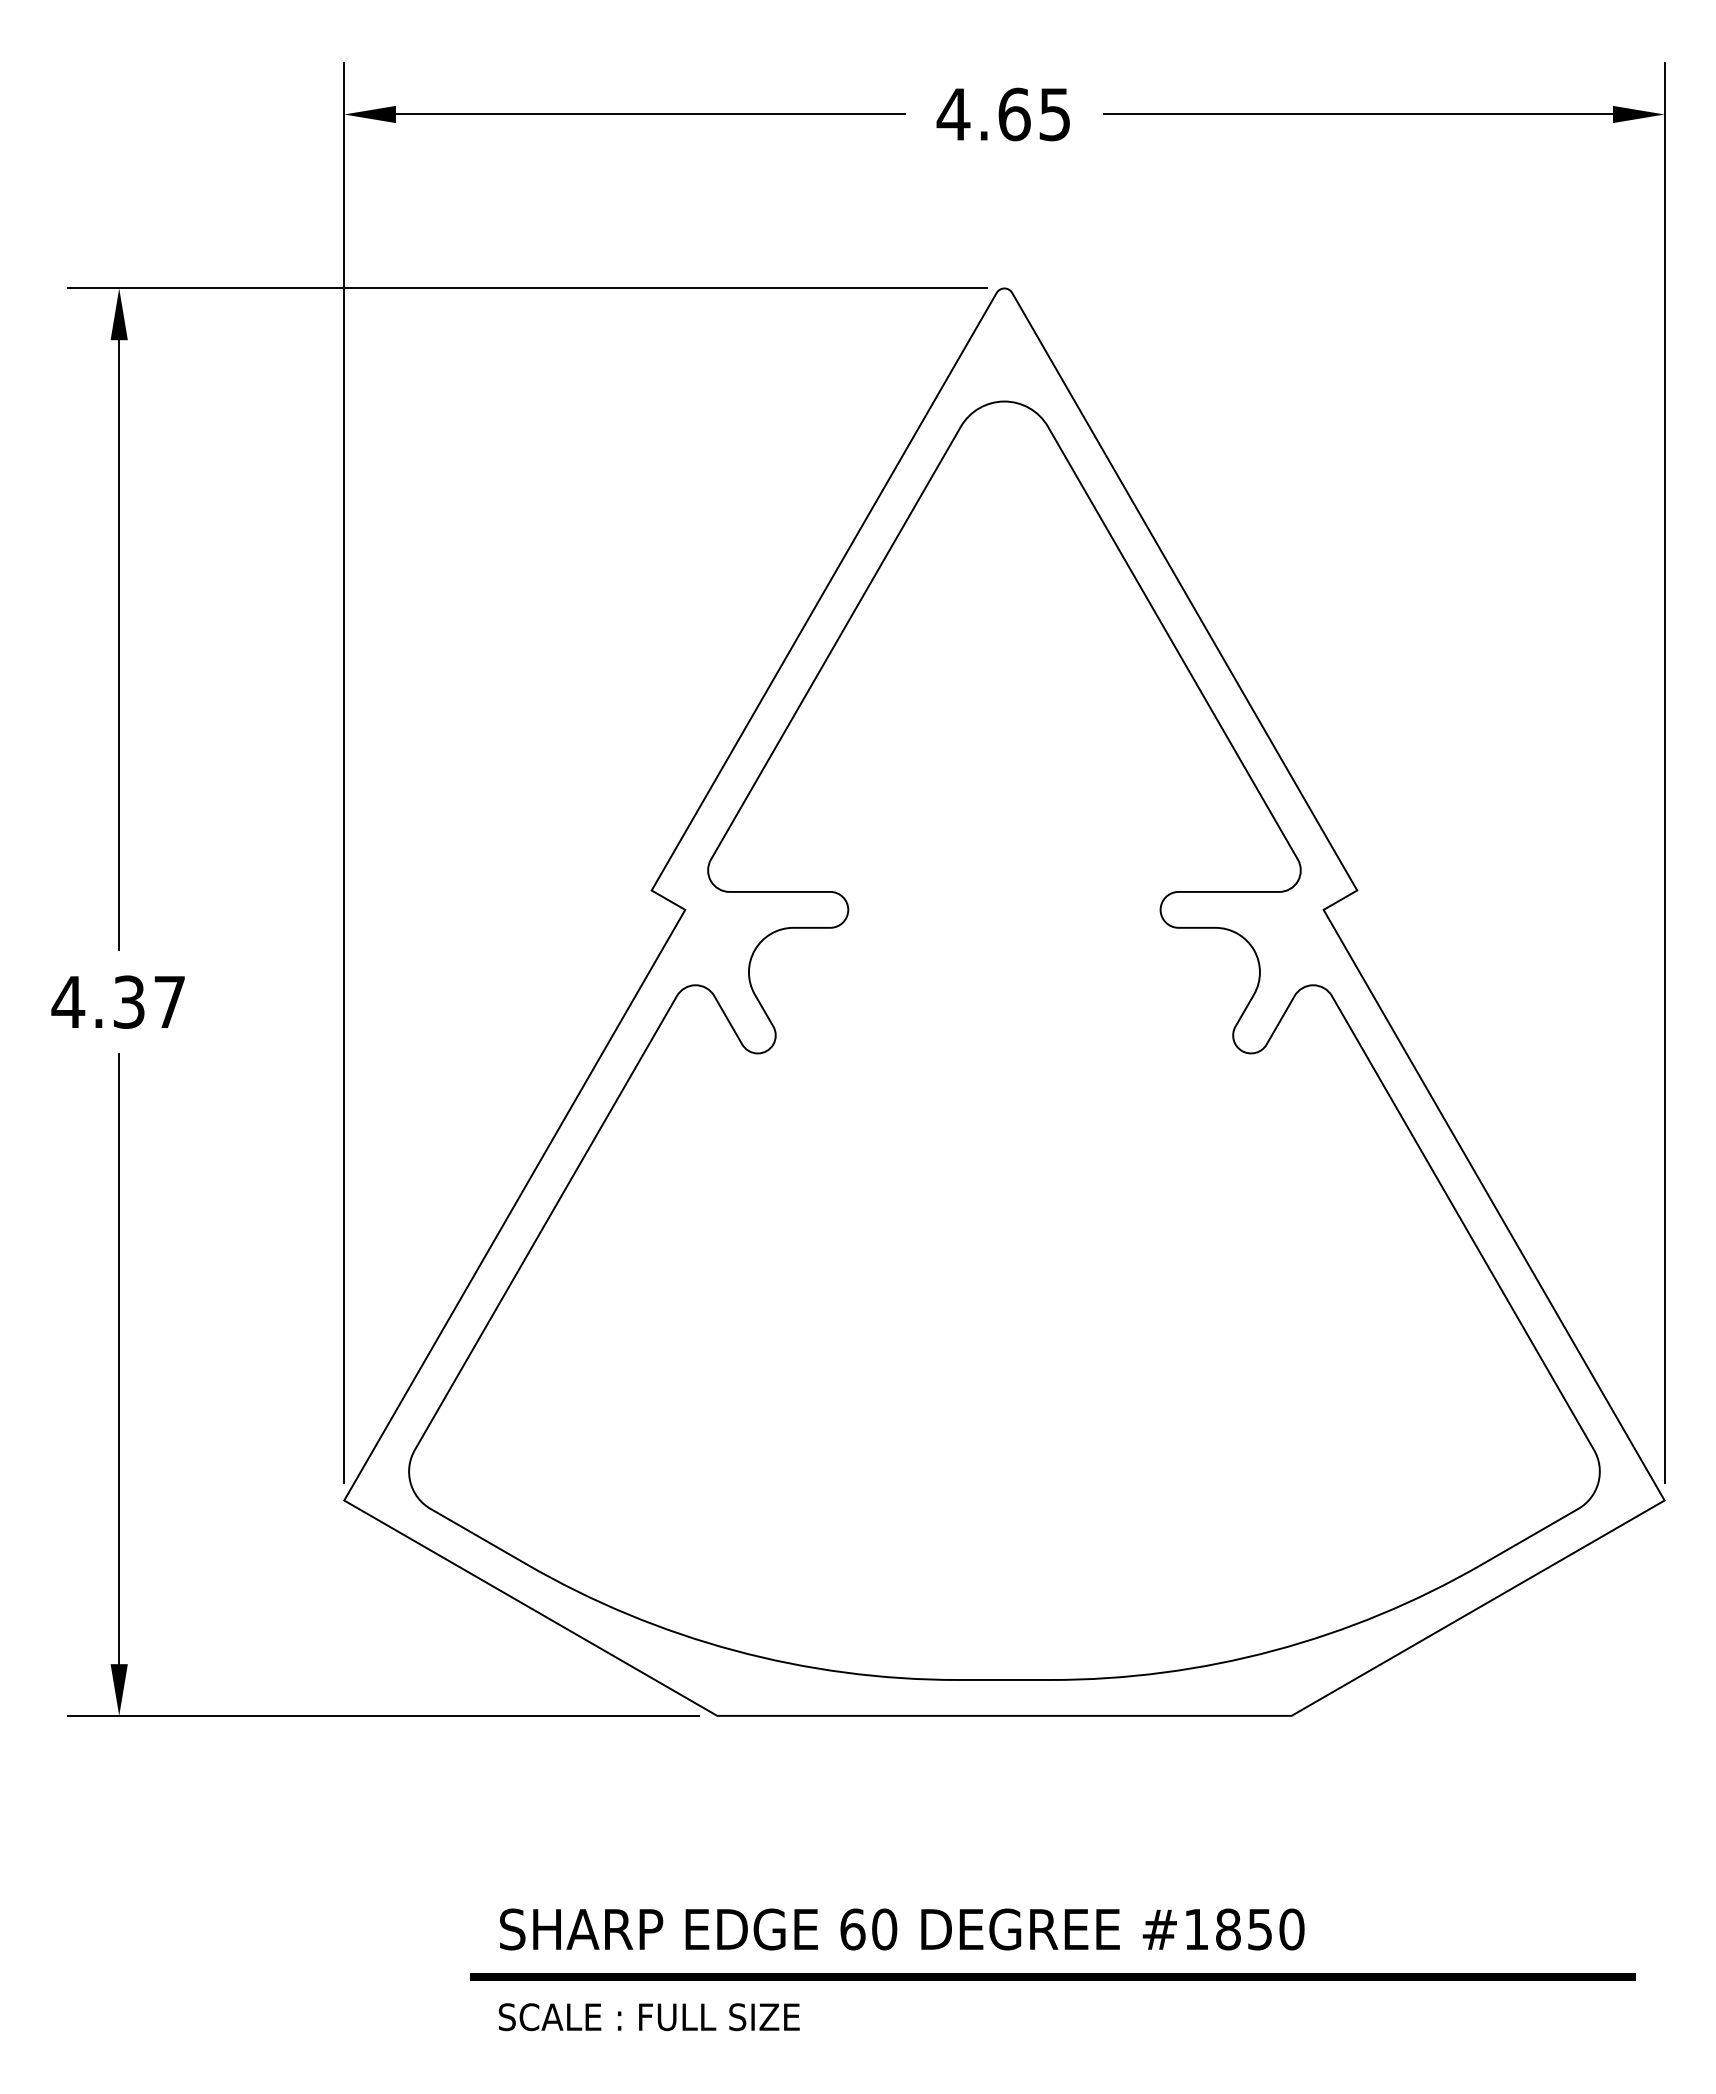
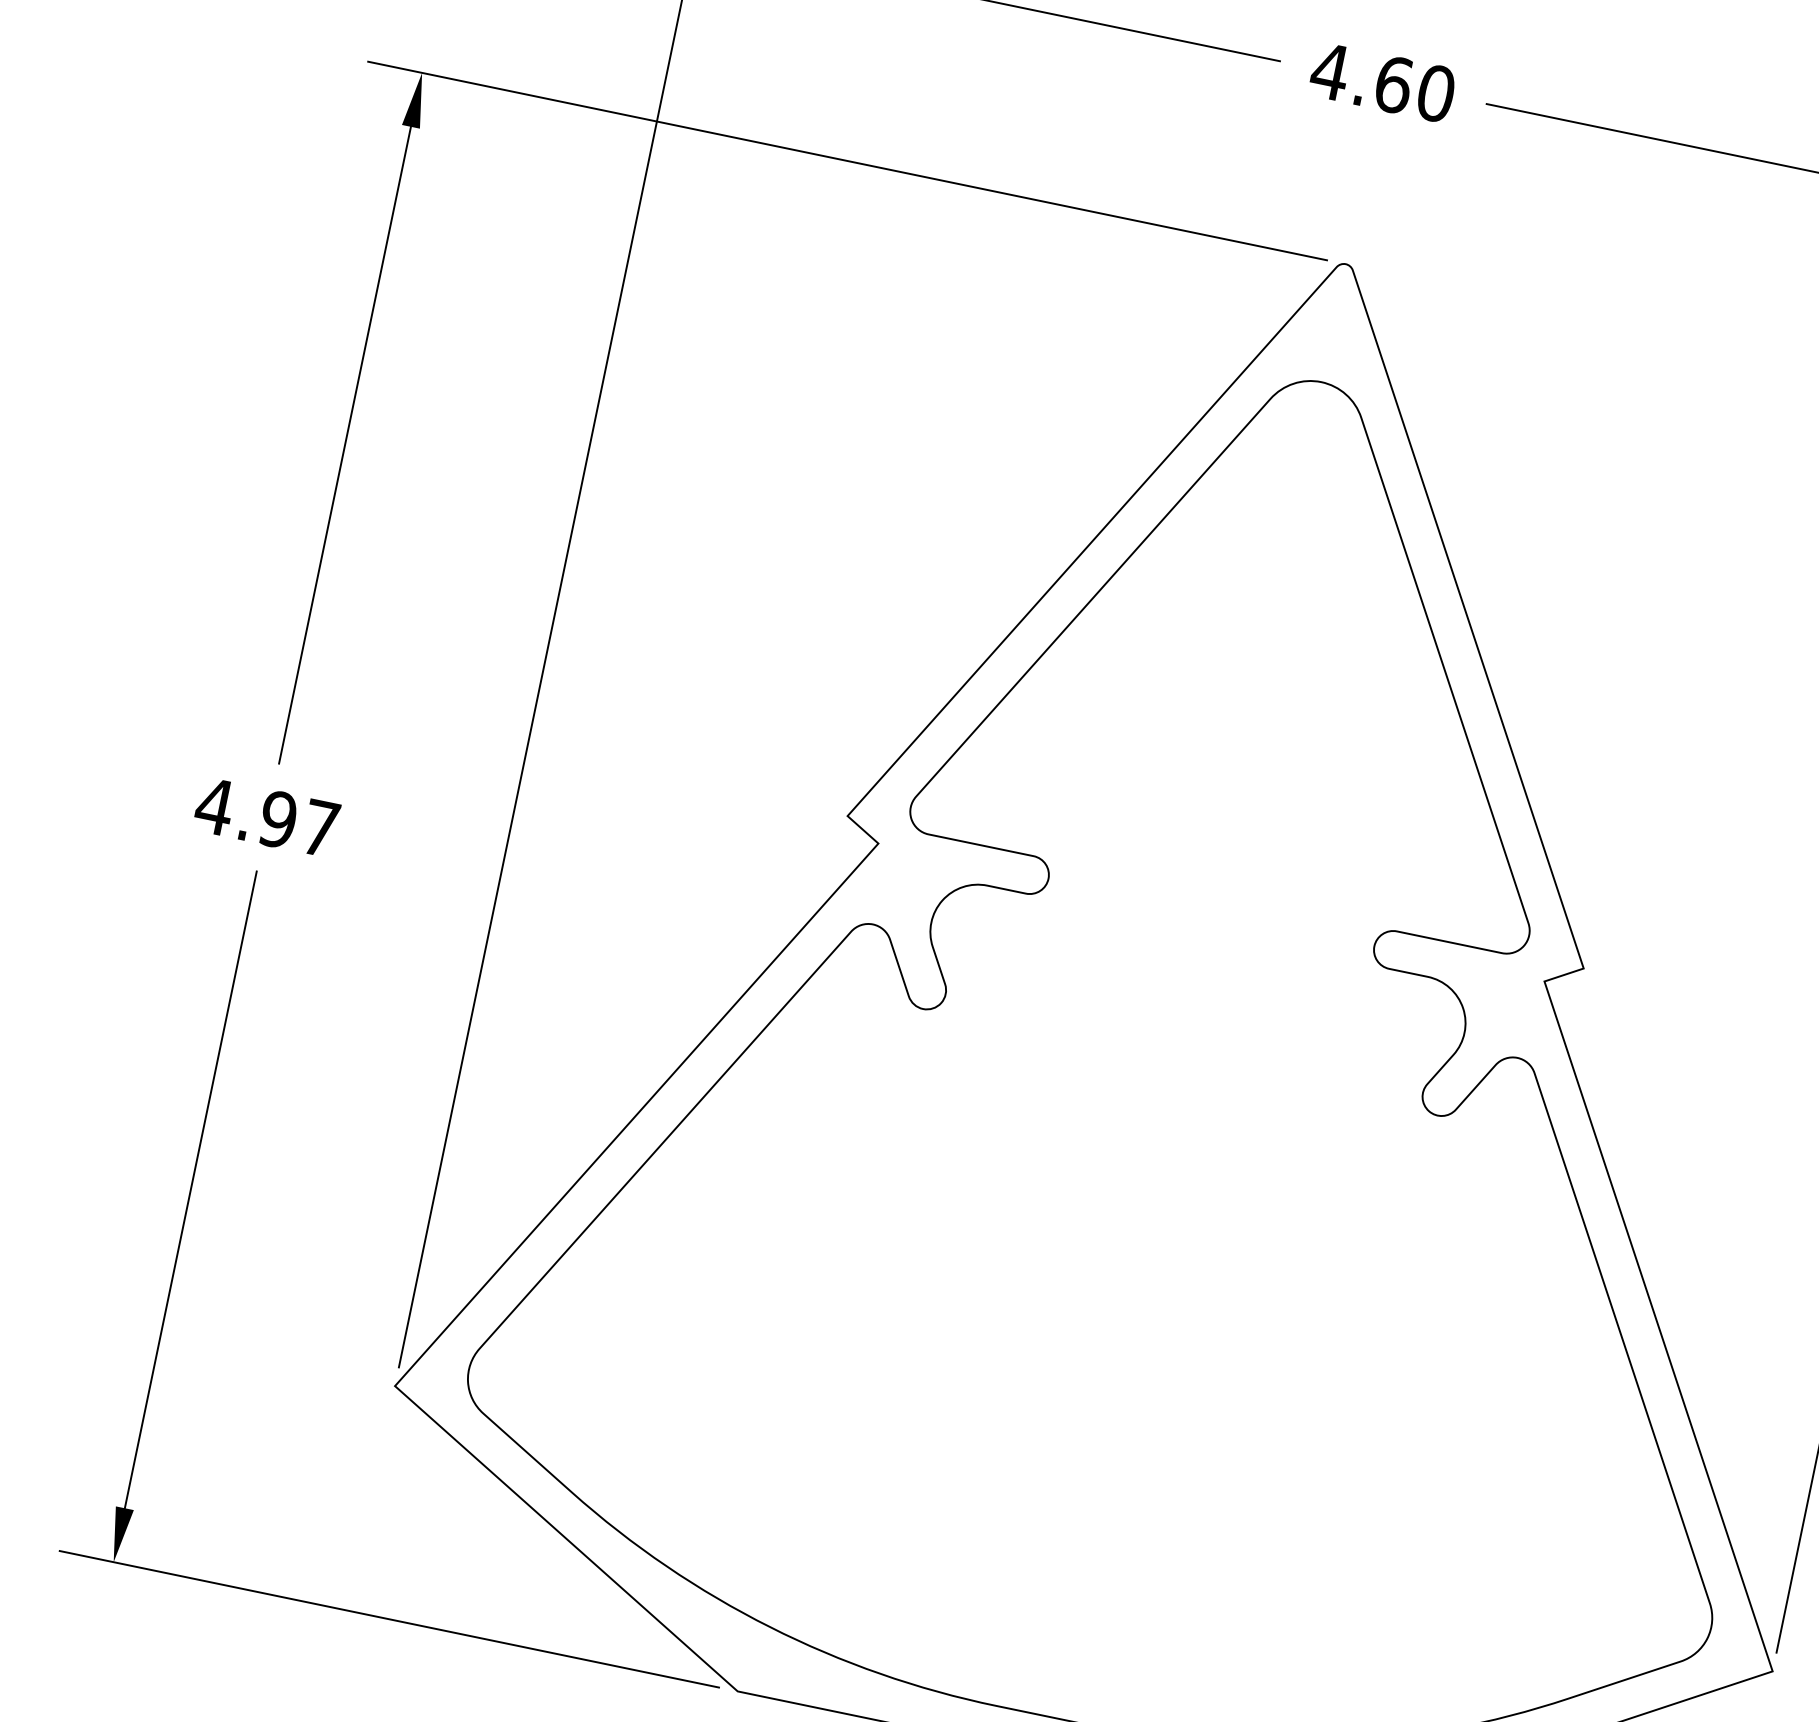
text: (1055, 114) -> (1436, 93), 4.65 -> 4.60
text: (129, 1001) -> (278, 819), 4.37 -> 4.97

